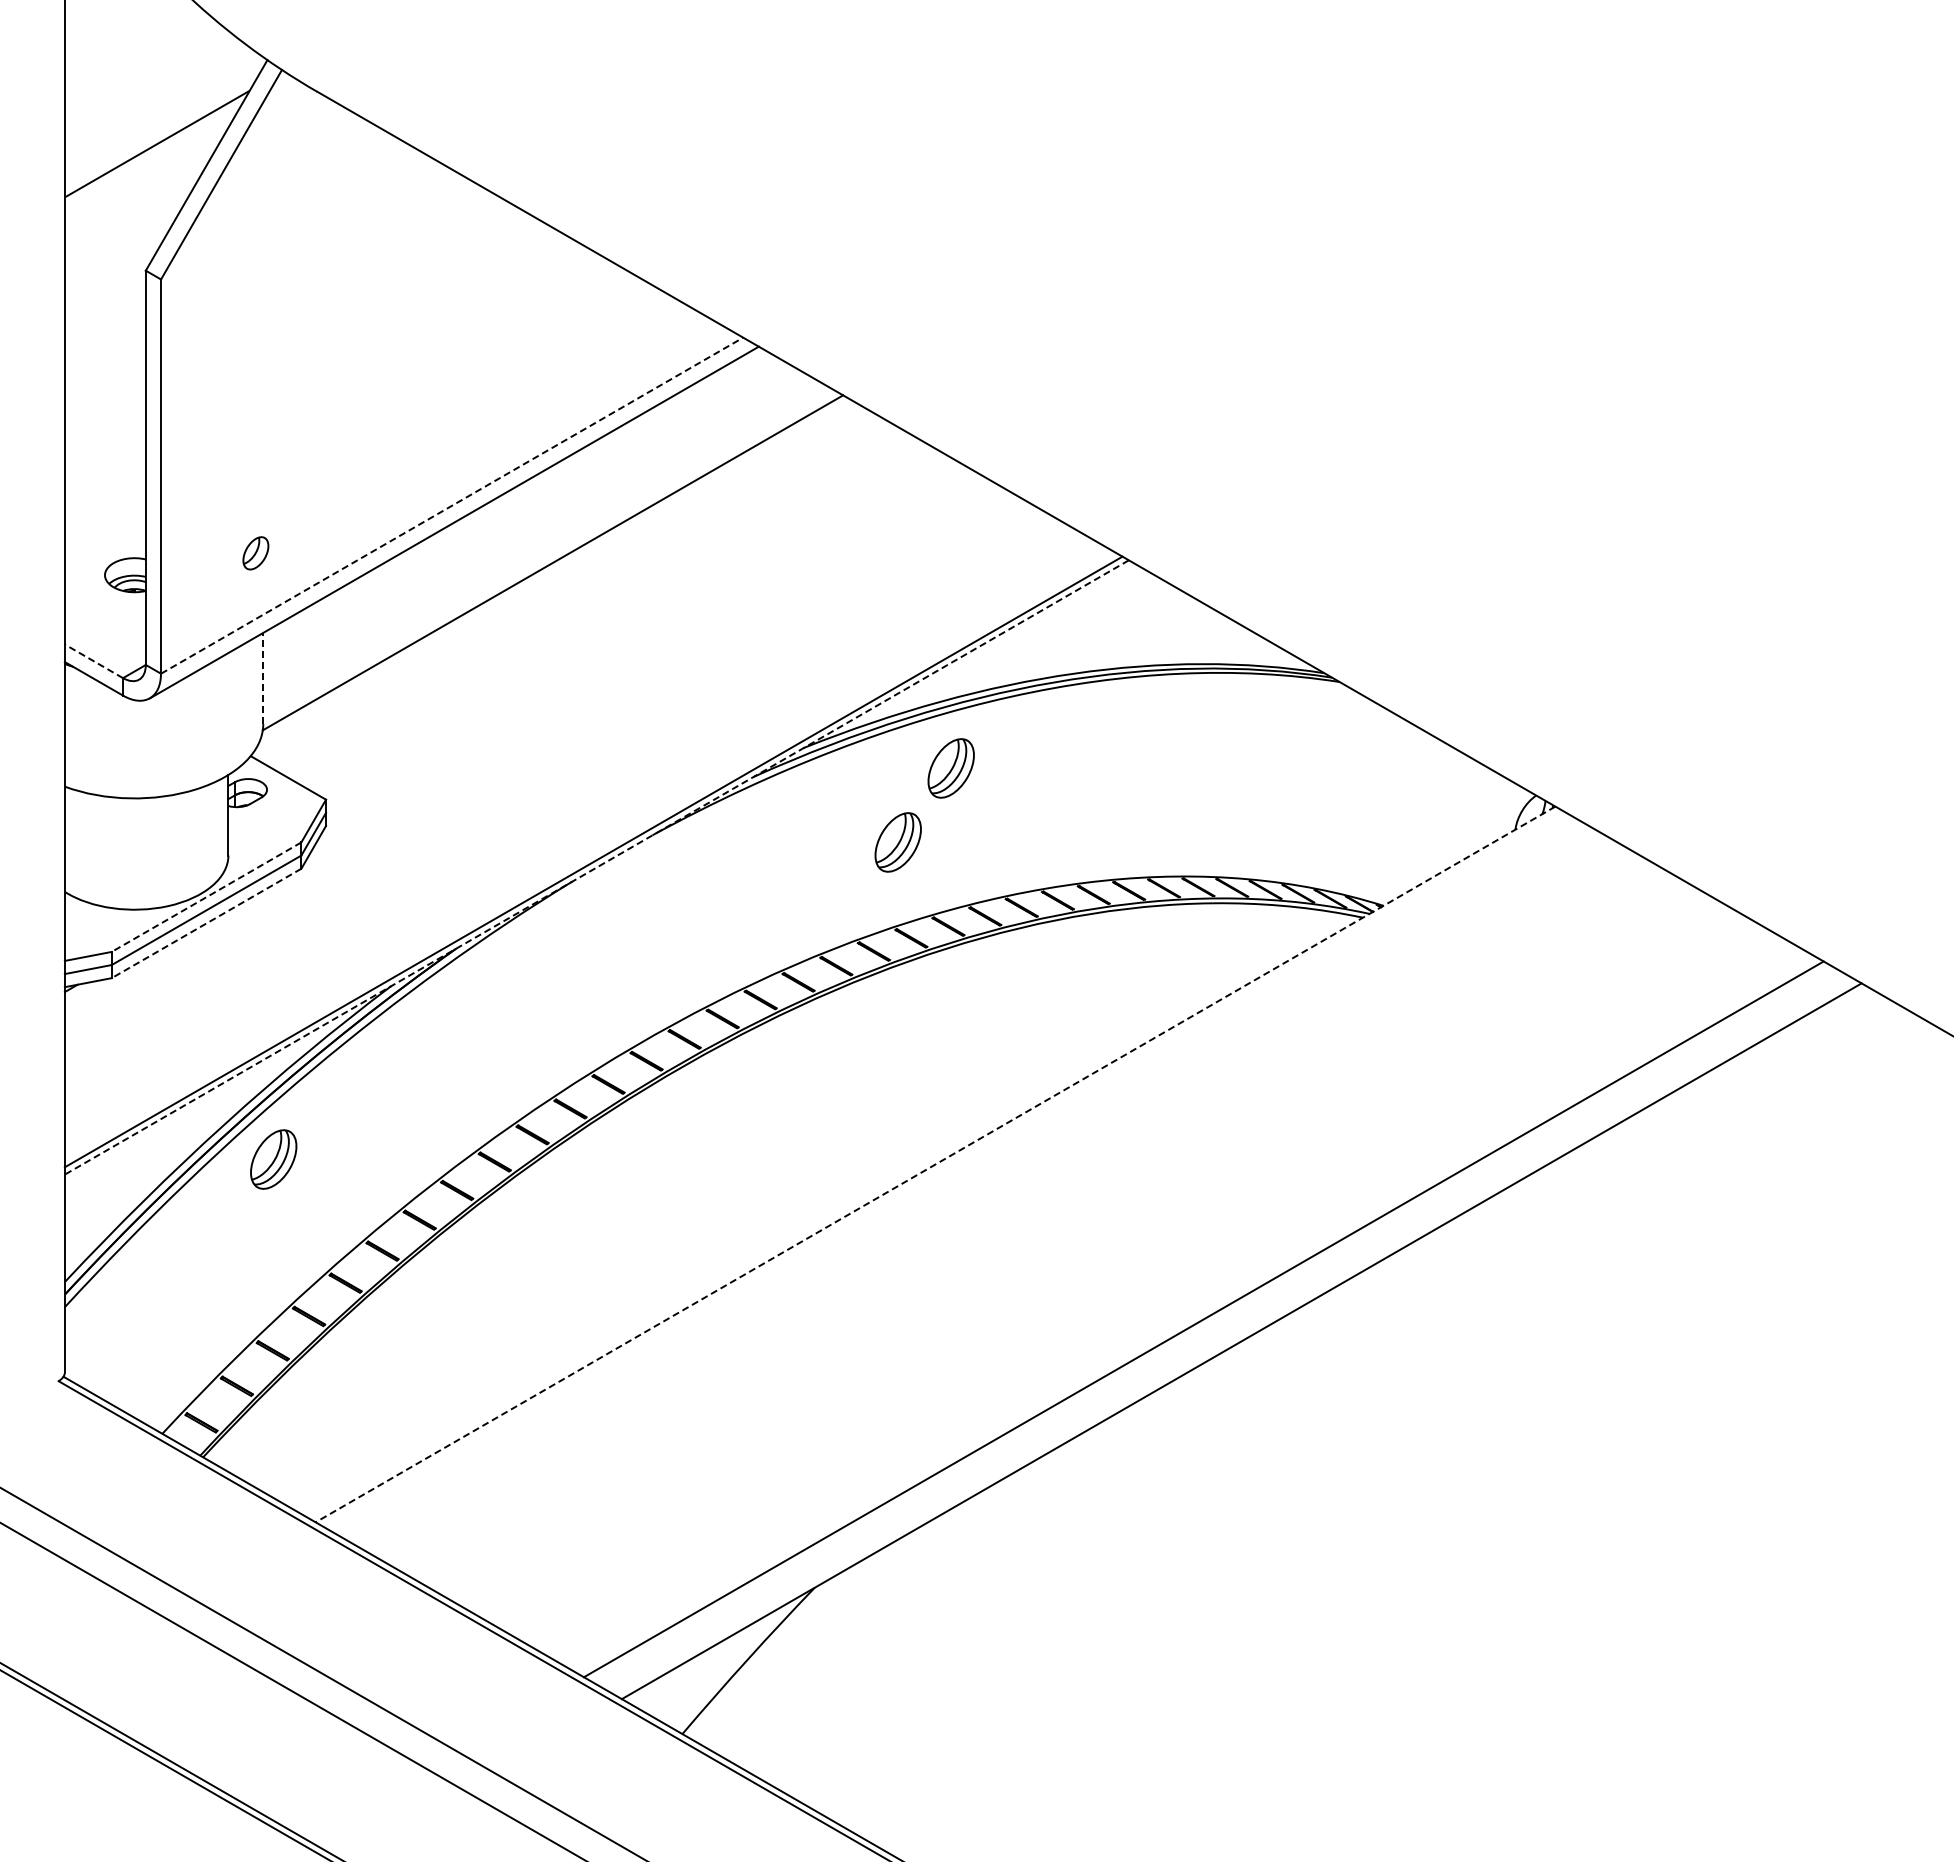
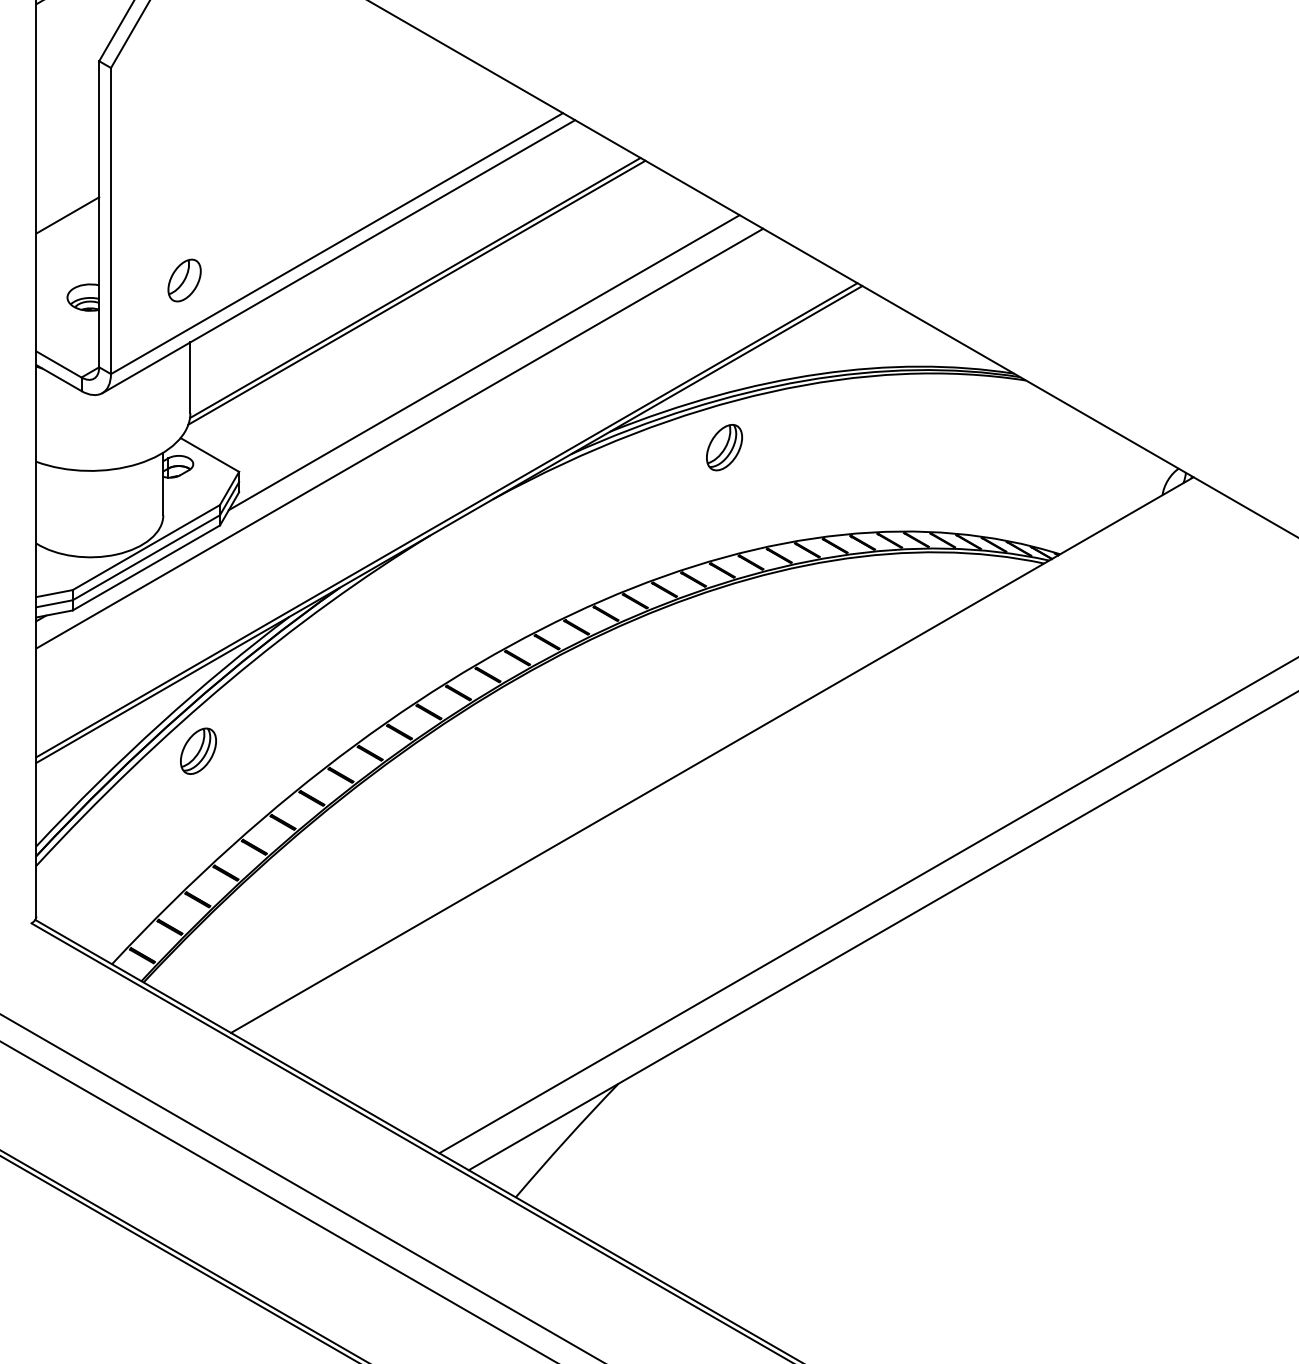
line: (104, 468) -> (67, 214), added
line: (452, 505) -> (337, 243), dashed -> solid
part: (255, 553) -> (184, 280), size x1.67
line: (554, 568) -> (416, 292), added
line: (641, 659) -> (484, 363), added
line: (93, 661) -> (58, 364), dashed -> solid
line: (263, 678) -> (190, 377), dashed -> solid
line: (532, 756) -> (399, 438), added
part: (897, 842) -> (682, 505), removed
line: (596, 867) -> (449, 524), dashed -> solid
line: (206, 897) -> (146, 547), dashed -> solid
line: (206, 923) -> (146, 568), dashed -> solid
line: (935, 1164) -> (712, 755), dashed -> solid

